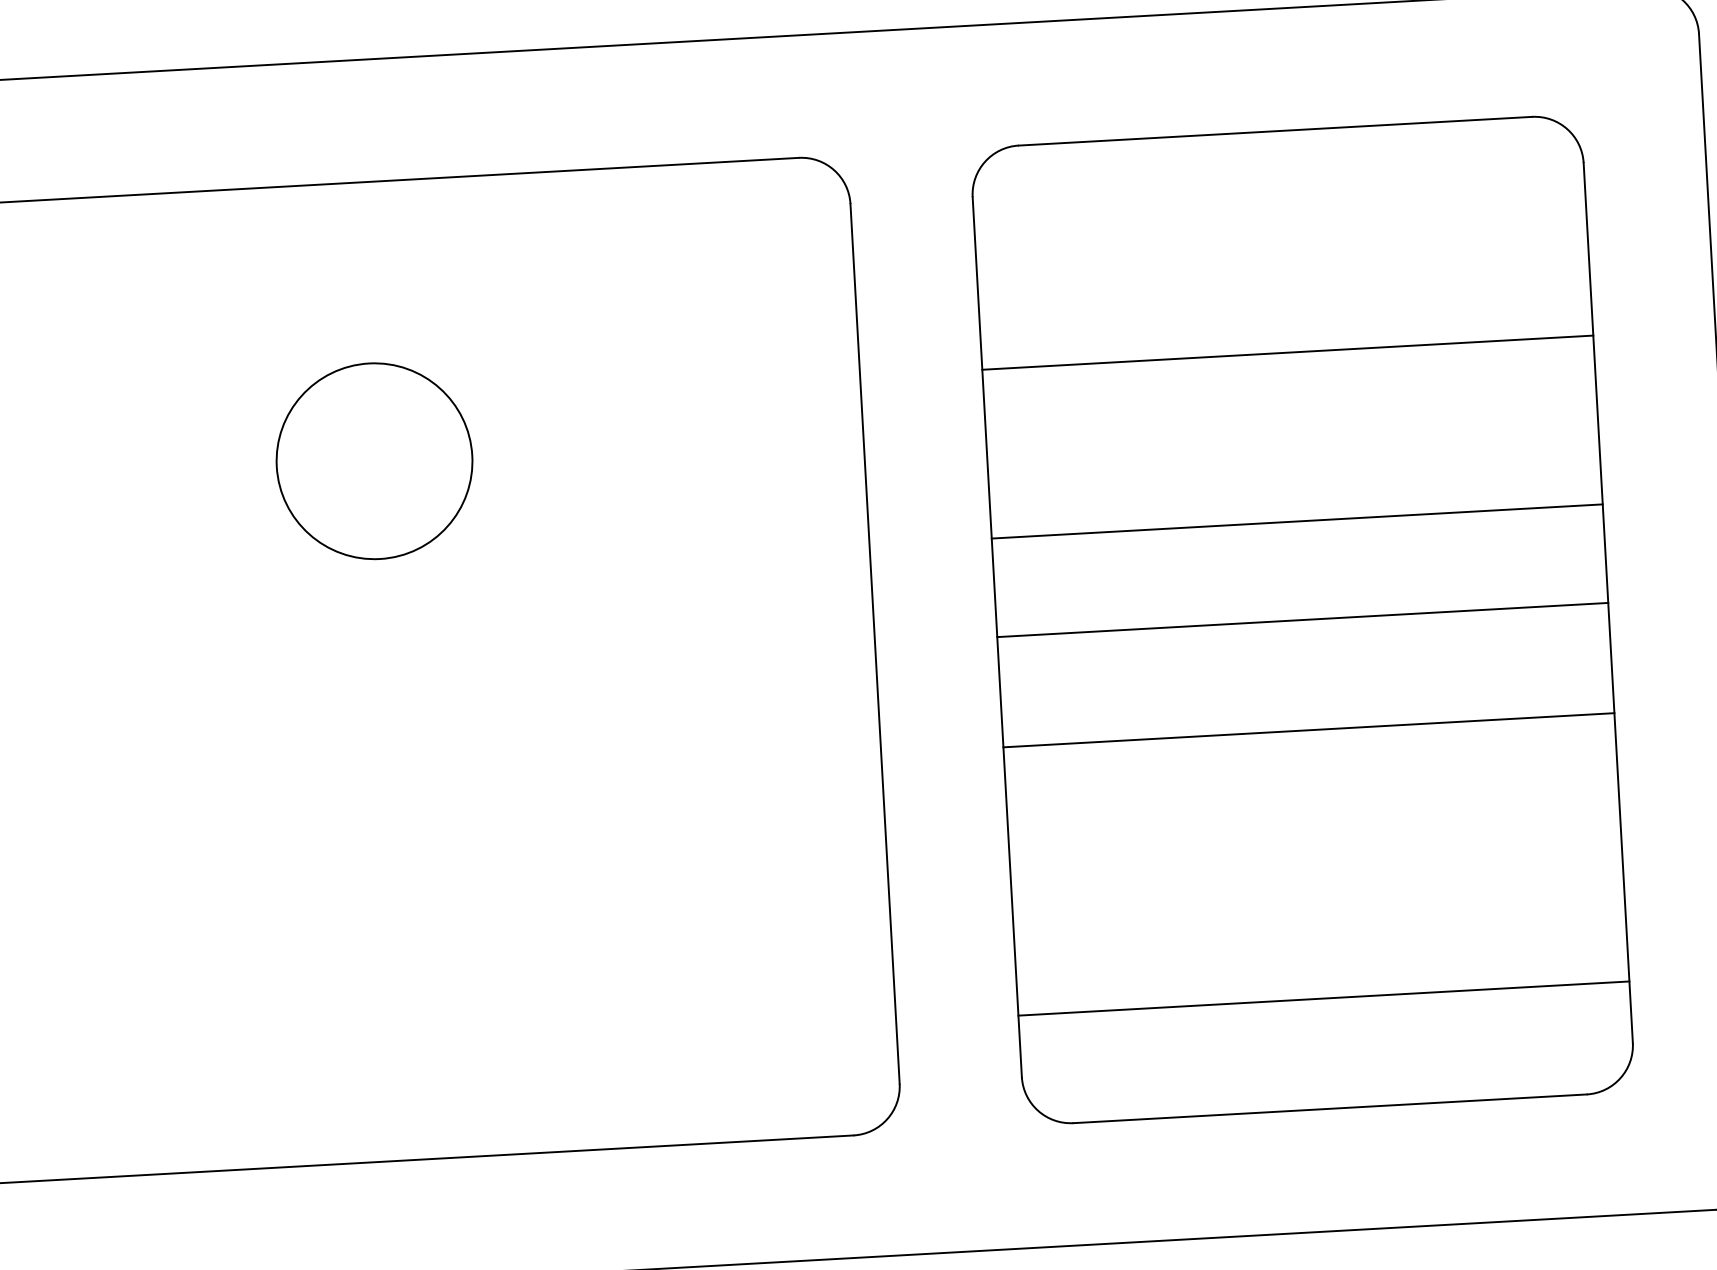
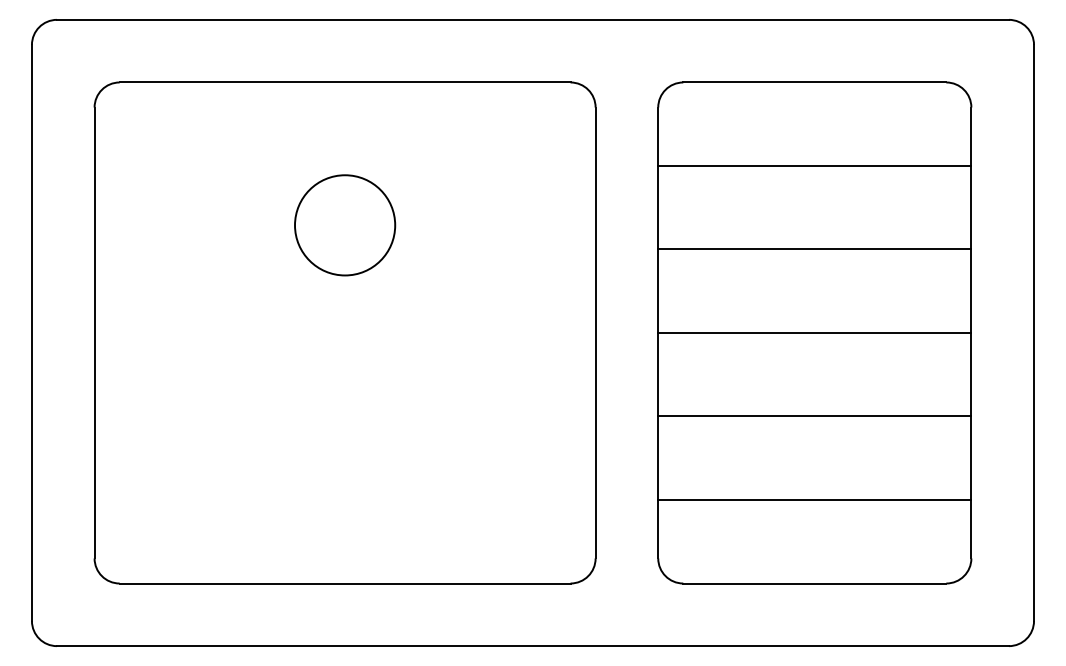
line: (1287, 351) -> (814, 165), moved
line: (1296, 521) -> (814, 249), moved
line: (1308, 730) -> (814, 416), moved
line: (1323, 999) -> (814, 500), moved

